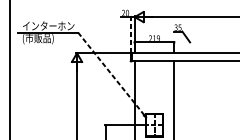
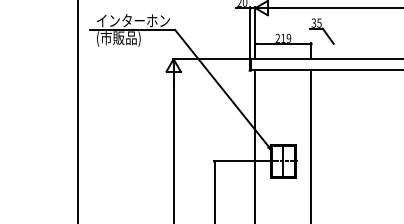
line: (131, 34) -> (250, 32), dashed -> solid
line: (110, 73) -> (221, 88), dashed -> solid

